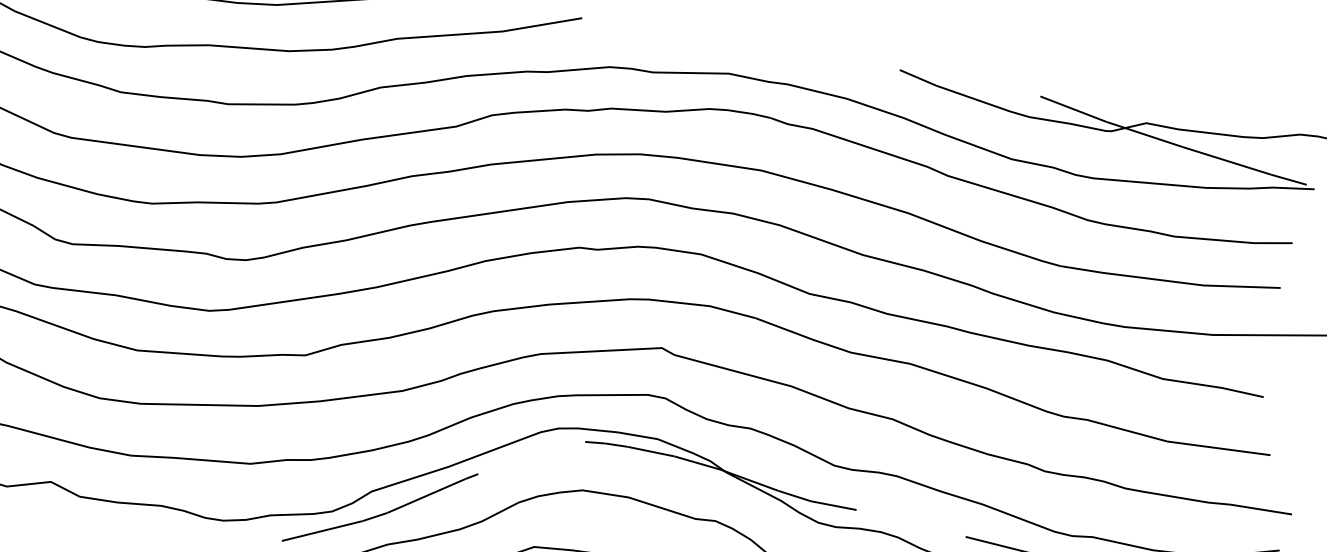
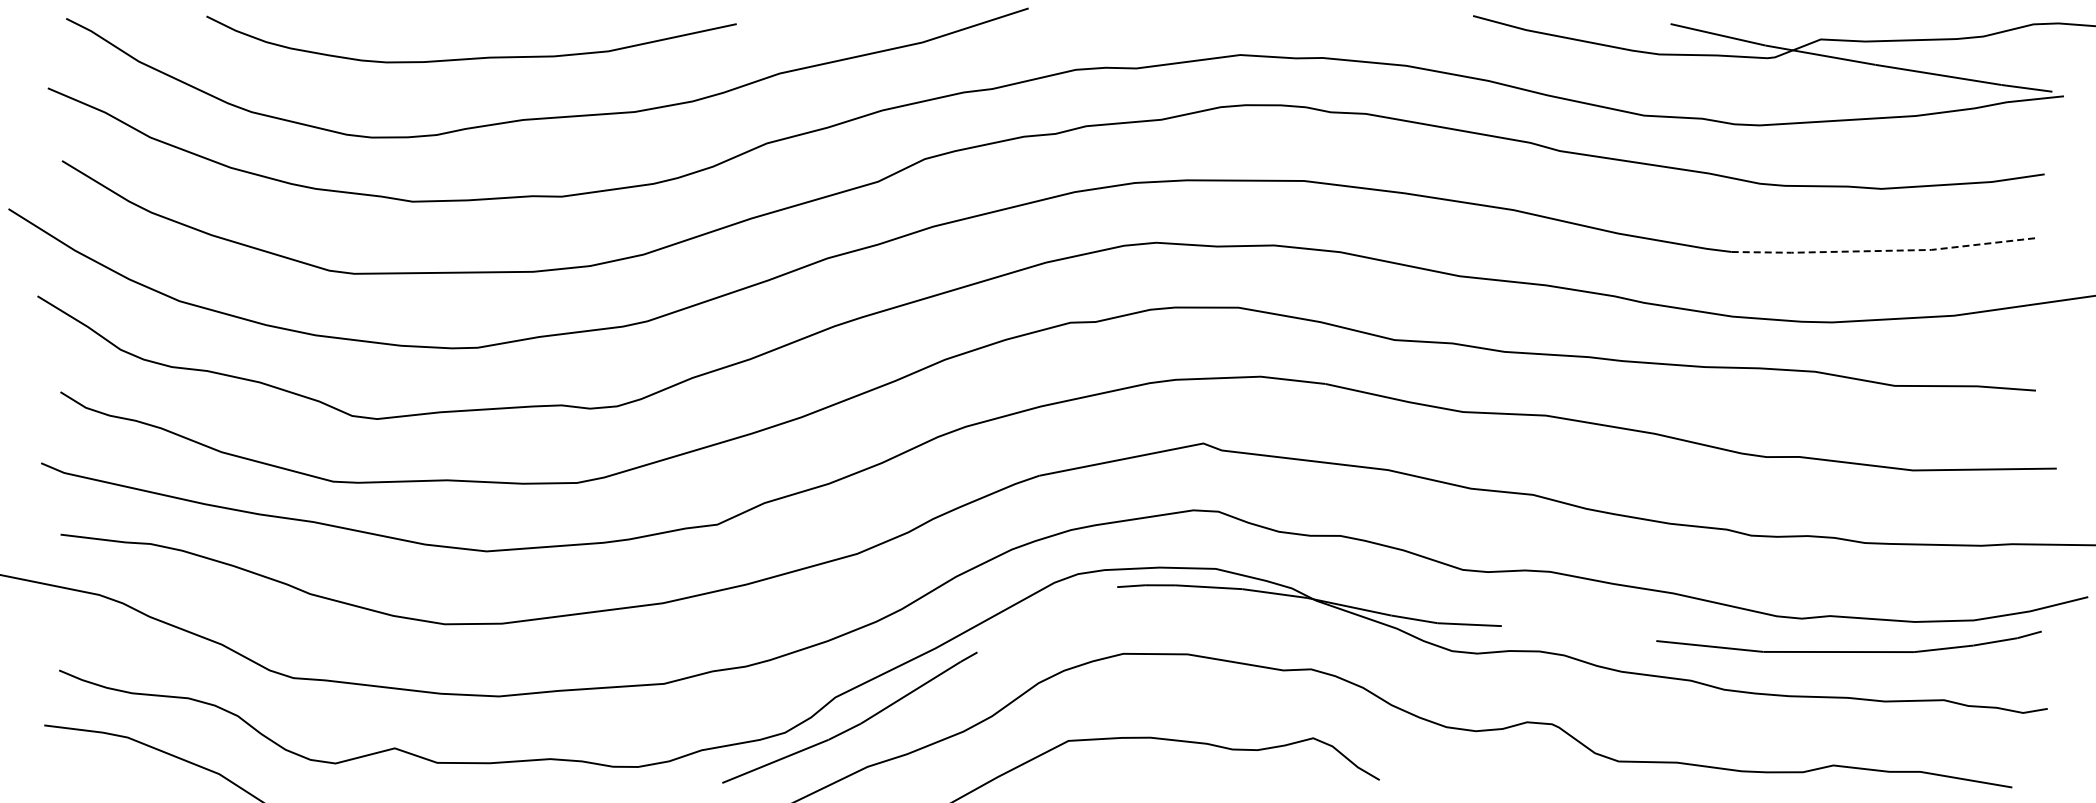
line: (1170, 281) -> (1885, 250), solid -> dashed

